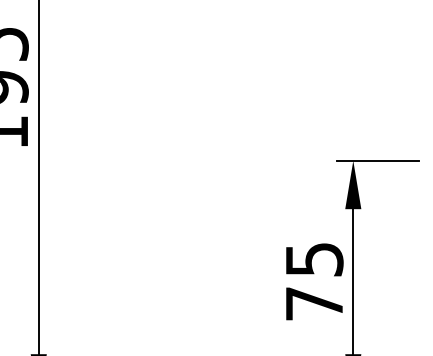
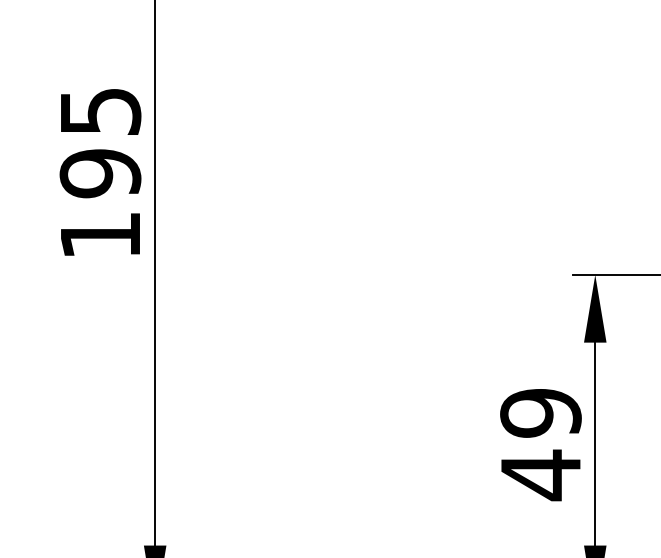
text: (314, 282) -> (540, 445), 75 -> 49

